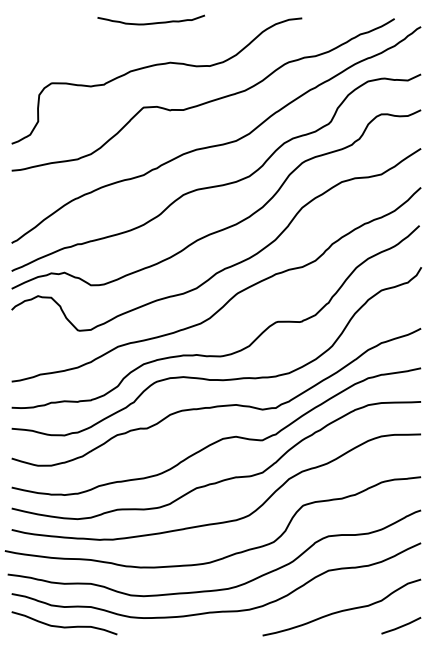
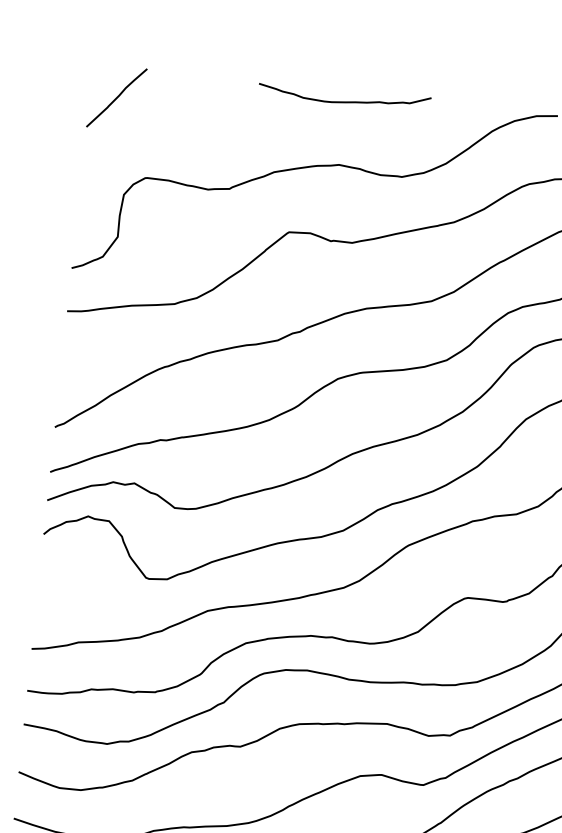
curve: (151, 22) -> (344, 100), moved
line: (28, 35) -> (116, 97), added

